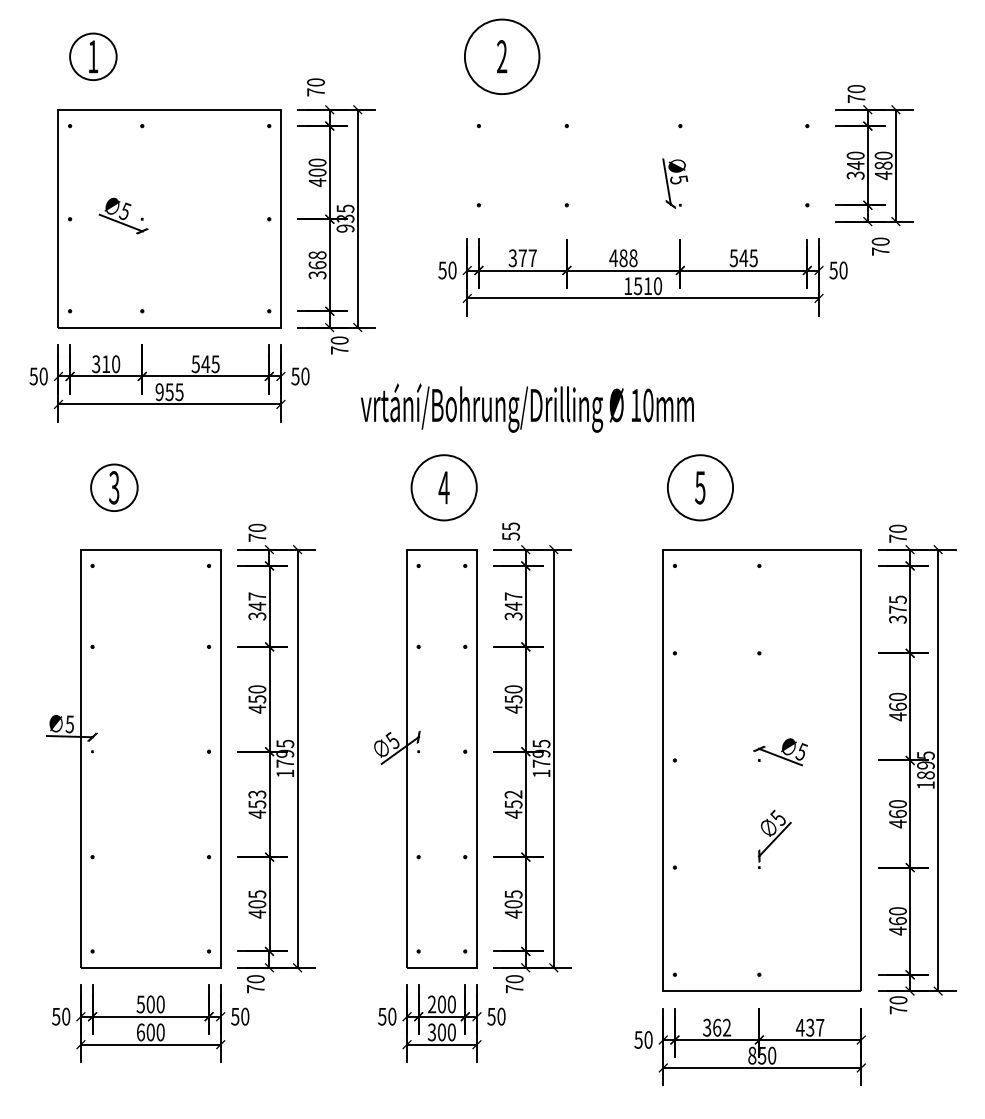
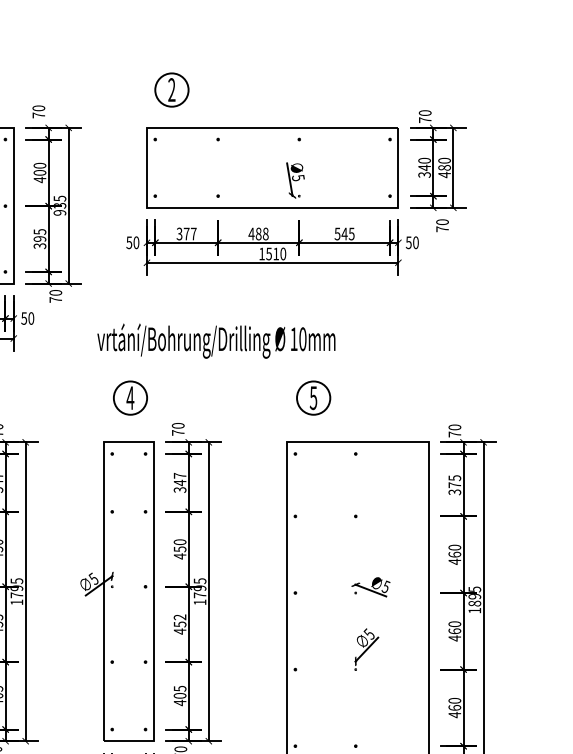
circle: (501, 56) -> (171, 89), size x0.62
part: (642, 165) -> (272, 167), added
text: (317, 260) -> (39, 235), 368 -> 395
text: (527, 407) -> (216, 340), moved
circle: (443, 487) -> (129, 397), size x0.71
circle: (700, 487) -> (313, 397), size x0.71
text: (510, 531) -> (177, 429), 55 -> 70

